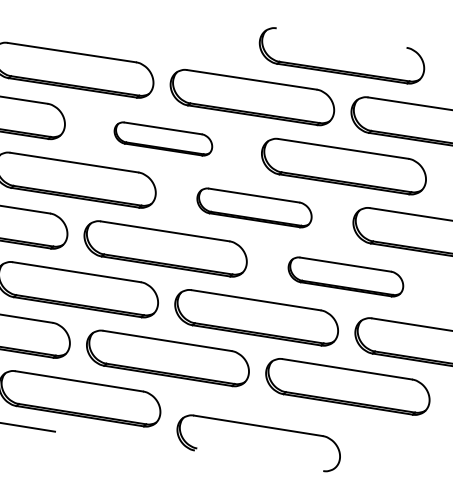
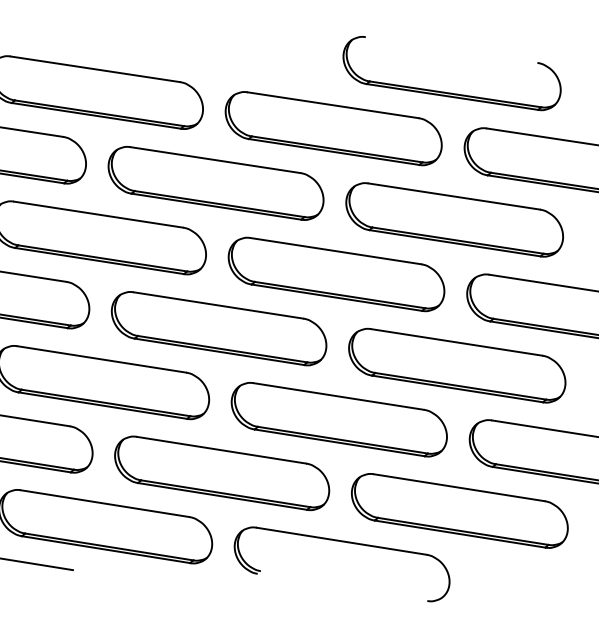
part: (163, 138) -> (216, 182), size x1.67
part: (254, 207) -> (336, 273), size x1.43
part: (345, 276) -> (456, 365), size x1.43
part: (260, 427) -> (344, 543), moved

